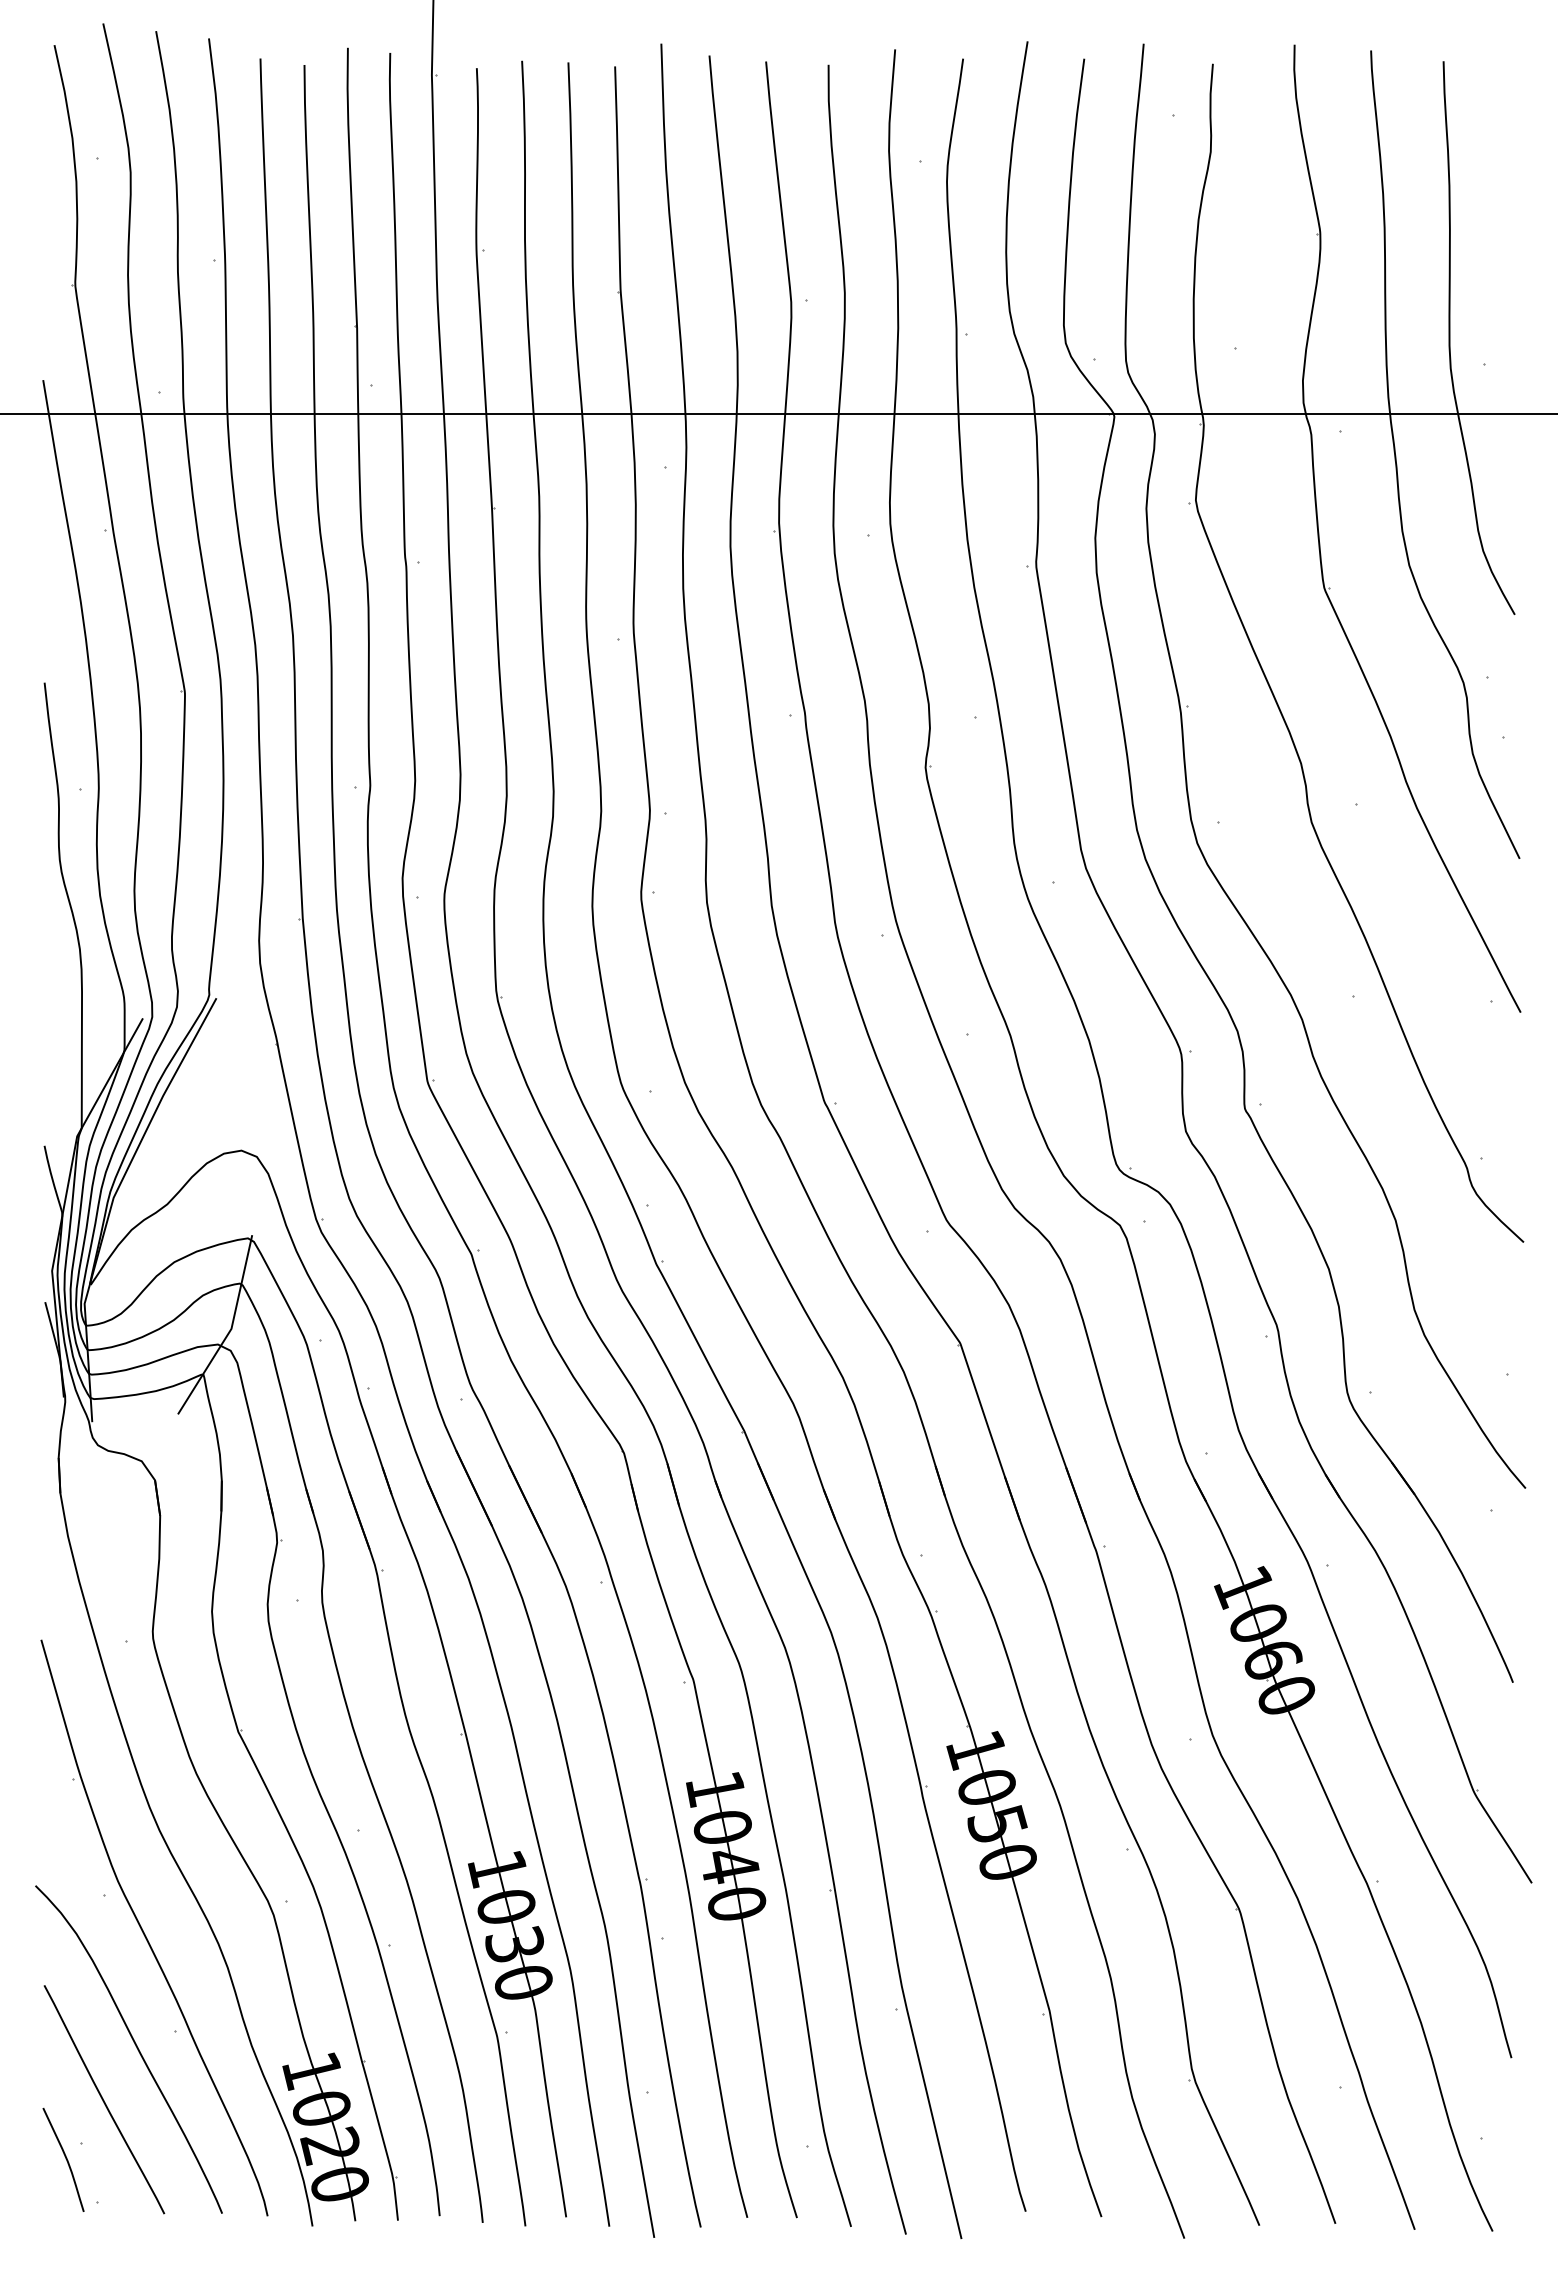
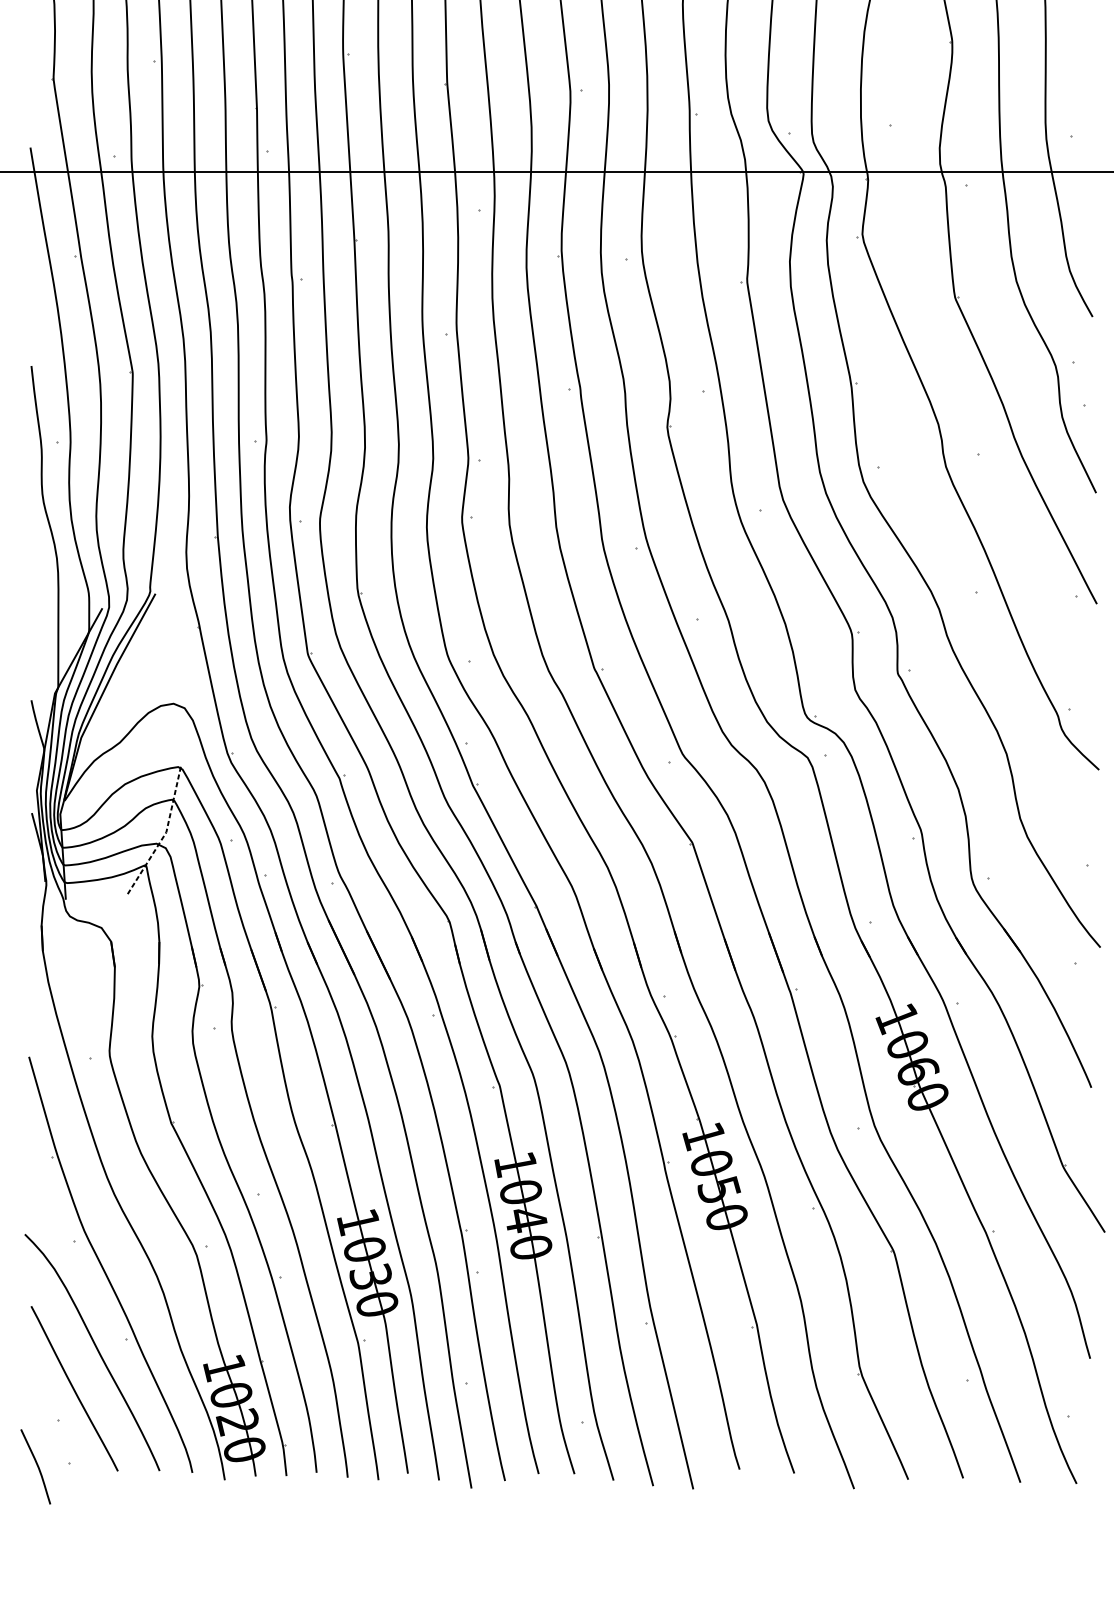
line: (230, 1330) -> (165, 833), solid -> dashed
curve: (65, 2159) -> (37, 1466), moved

